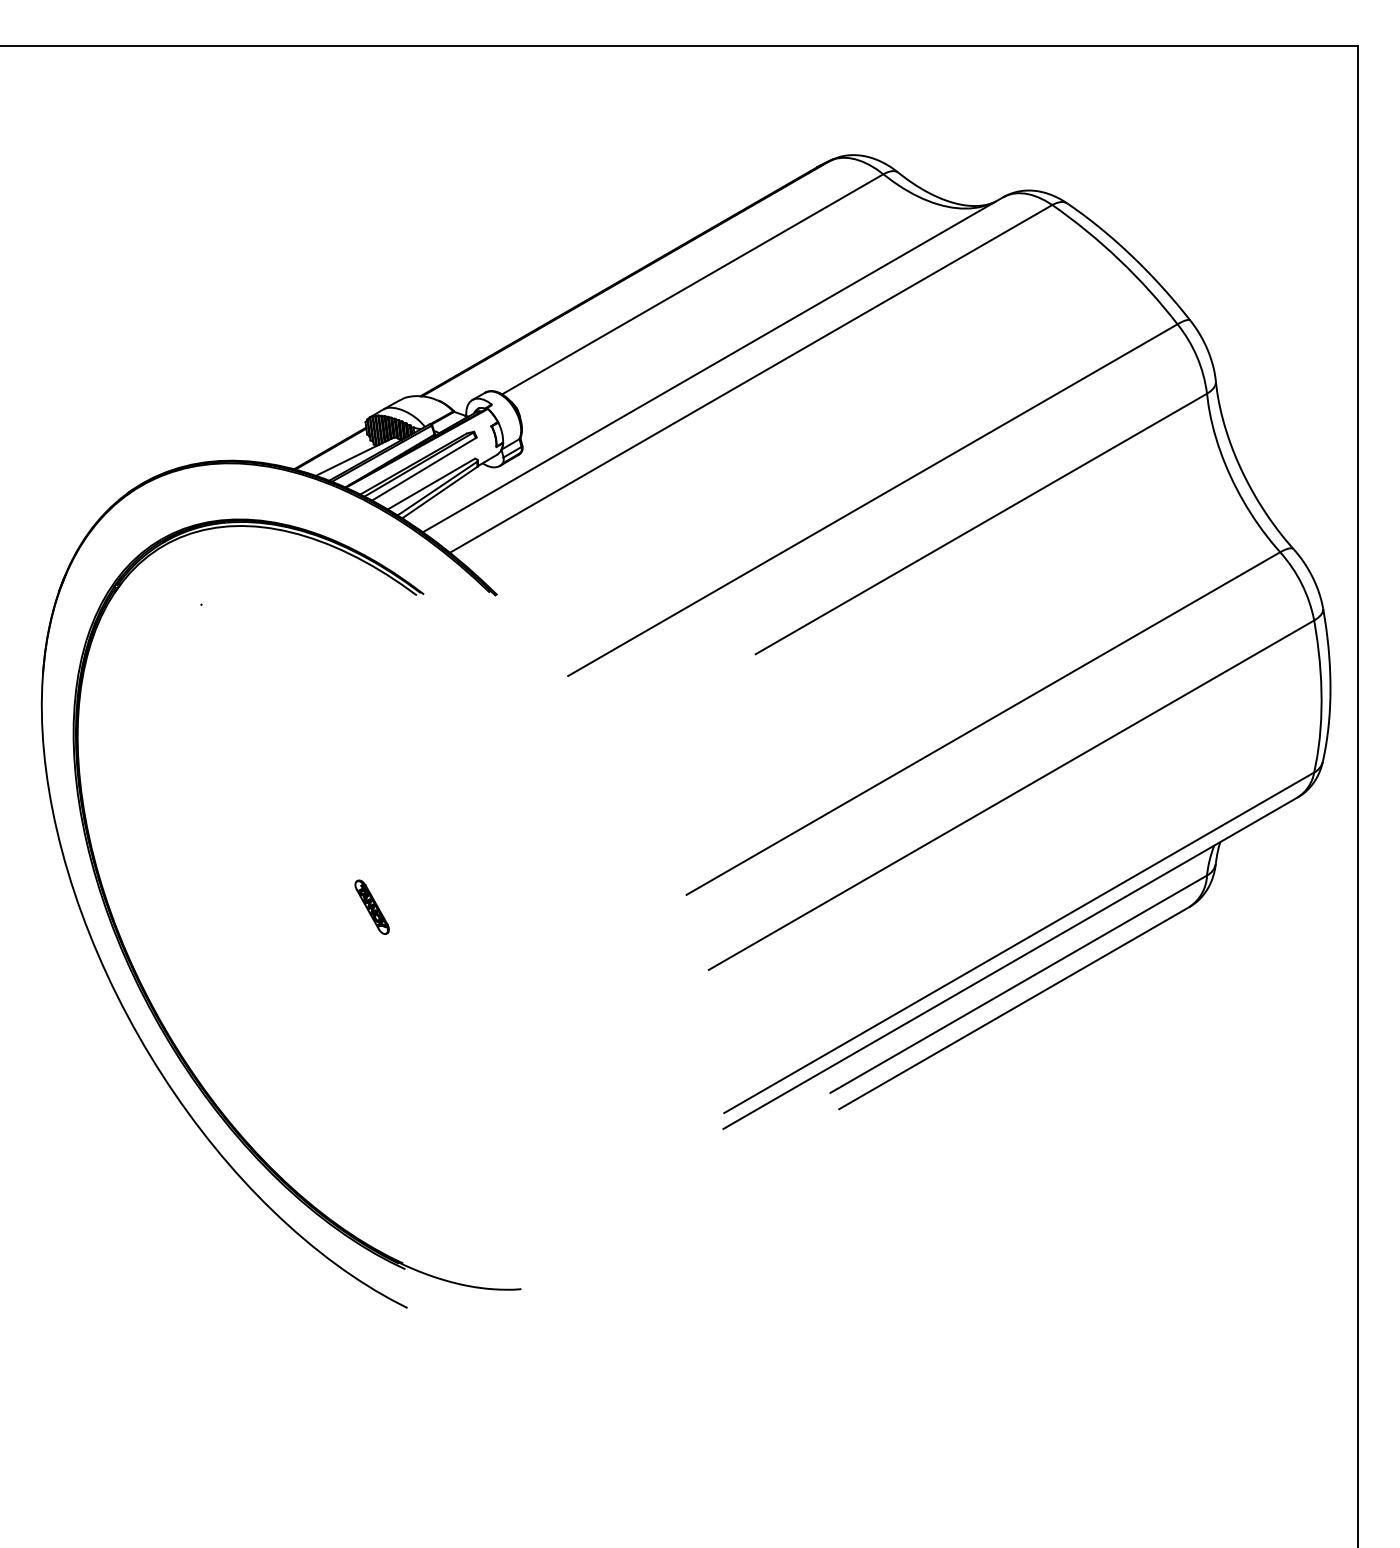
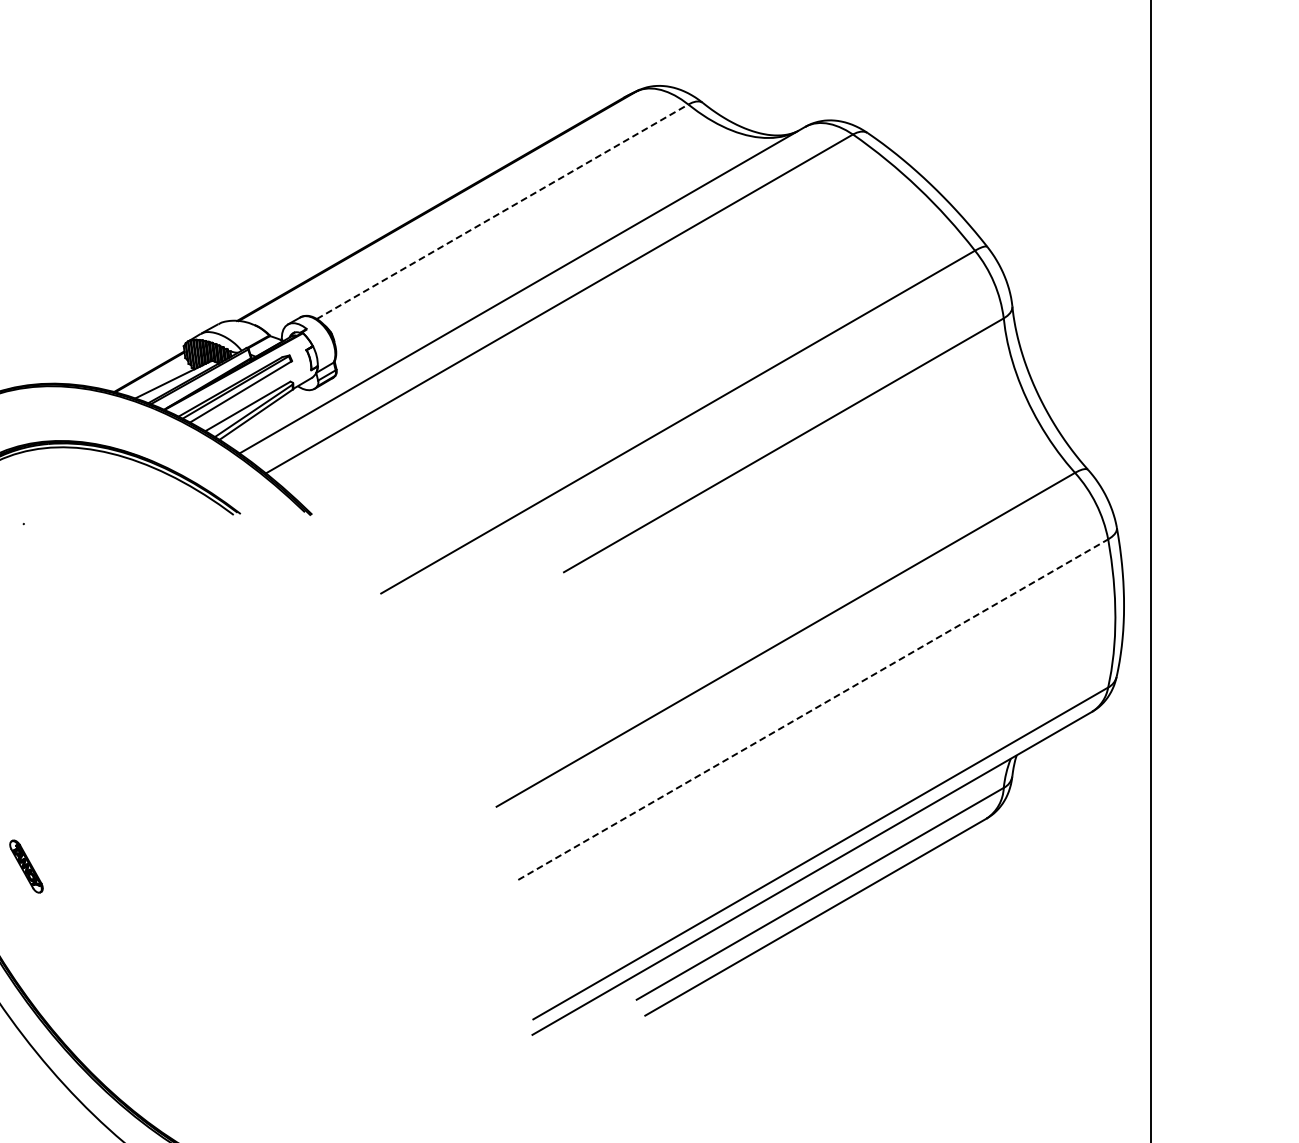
line: (693, 284) -> (503, 211), solid -> dashed
line: (1011, 795) -> (813, 709), solid -> dashed
part: (371, 906) -> (25, 865), moved

